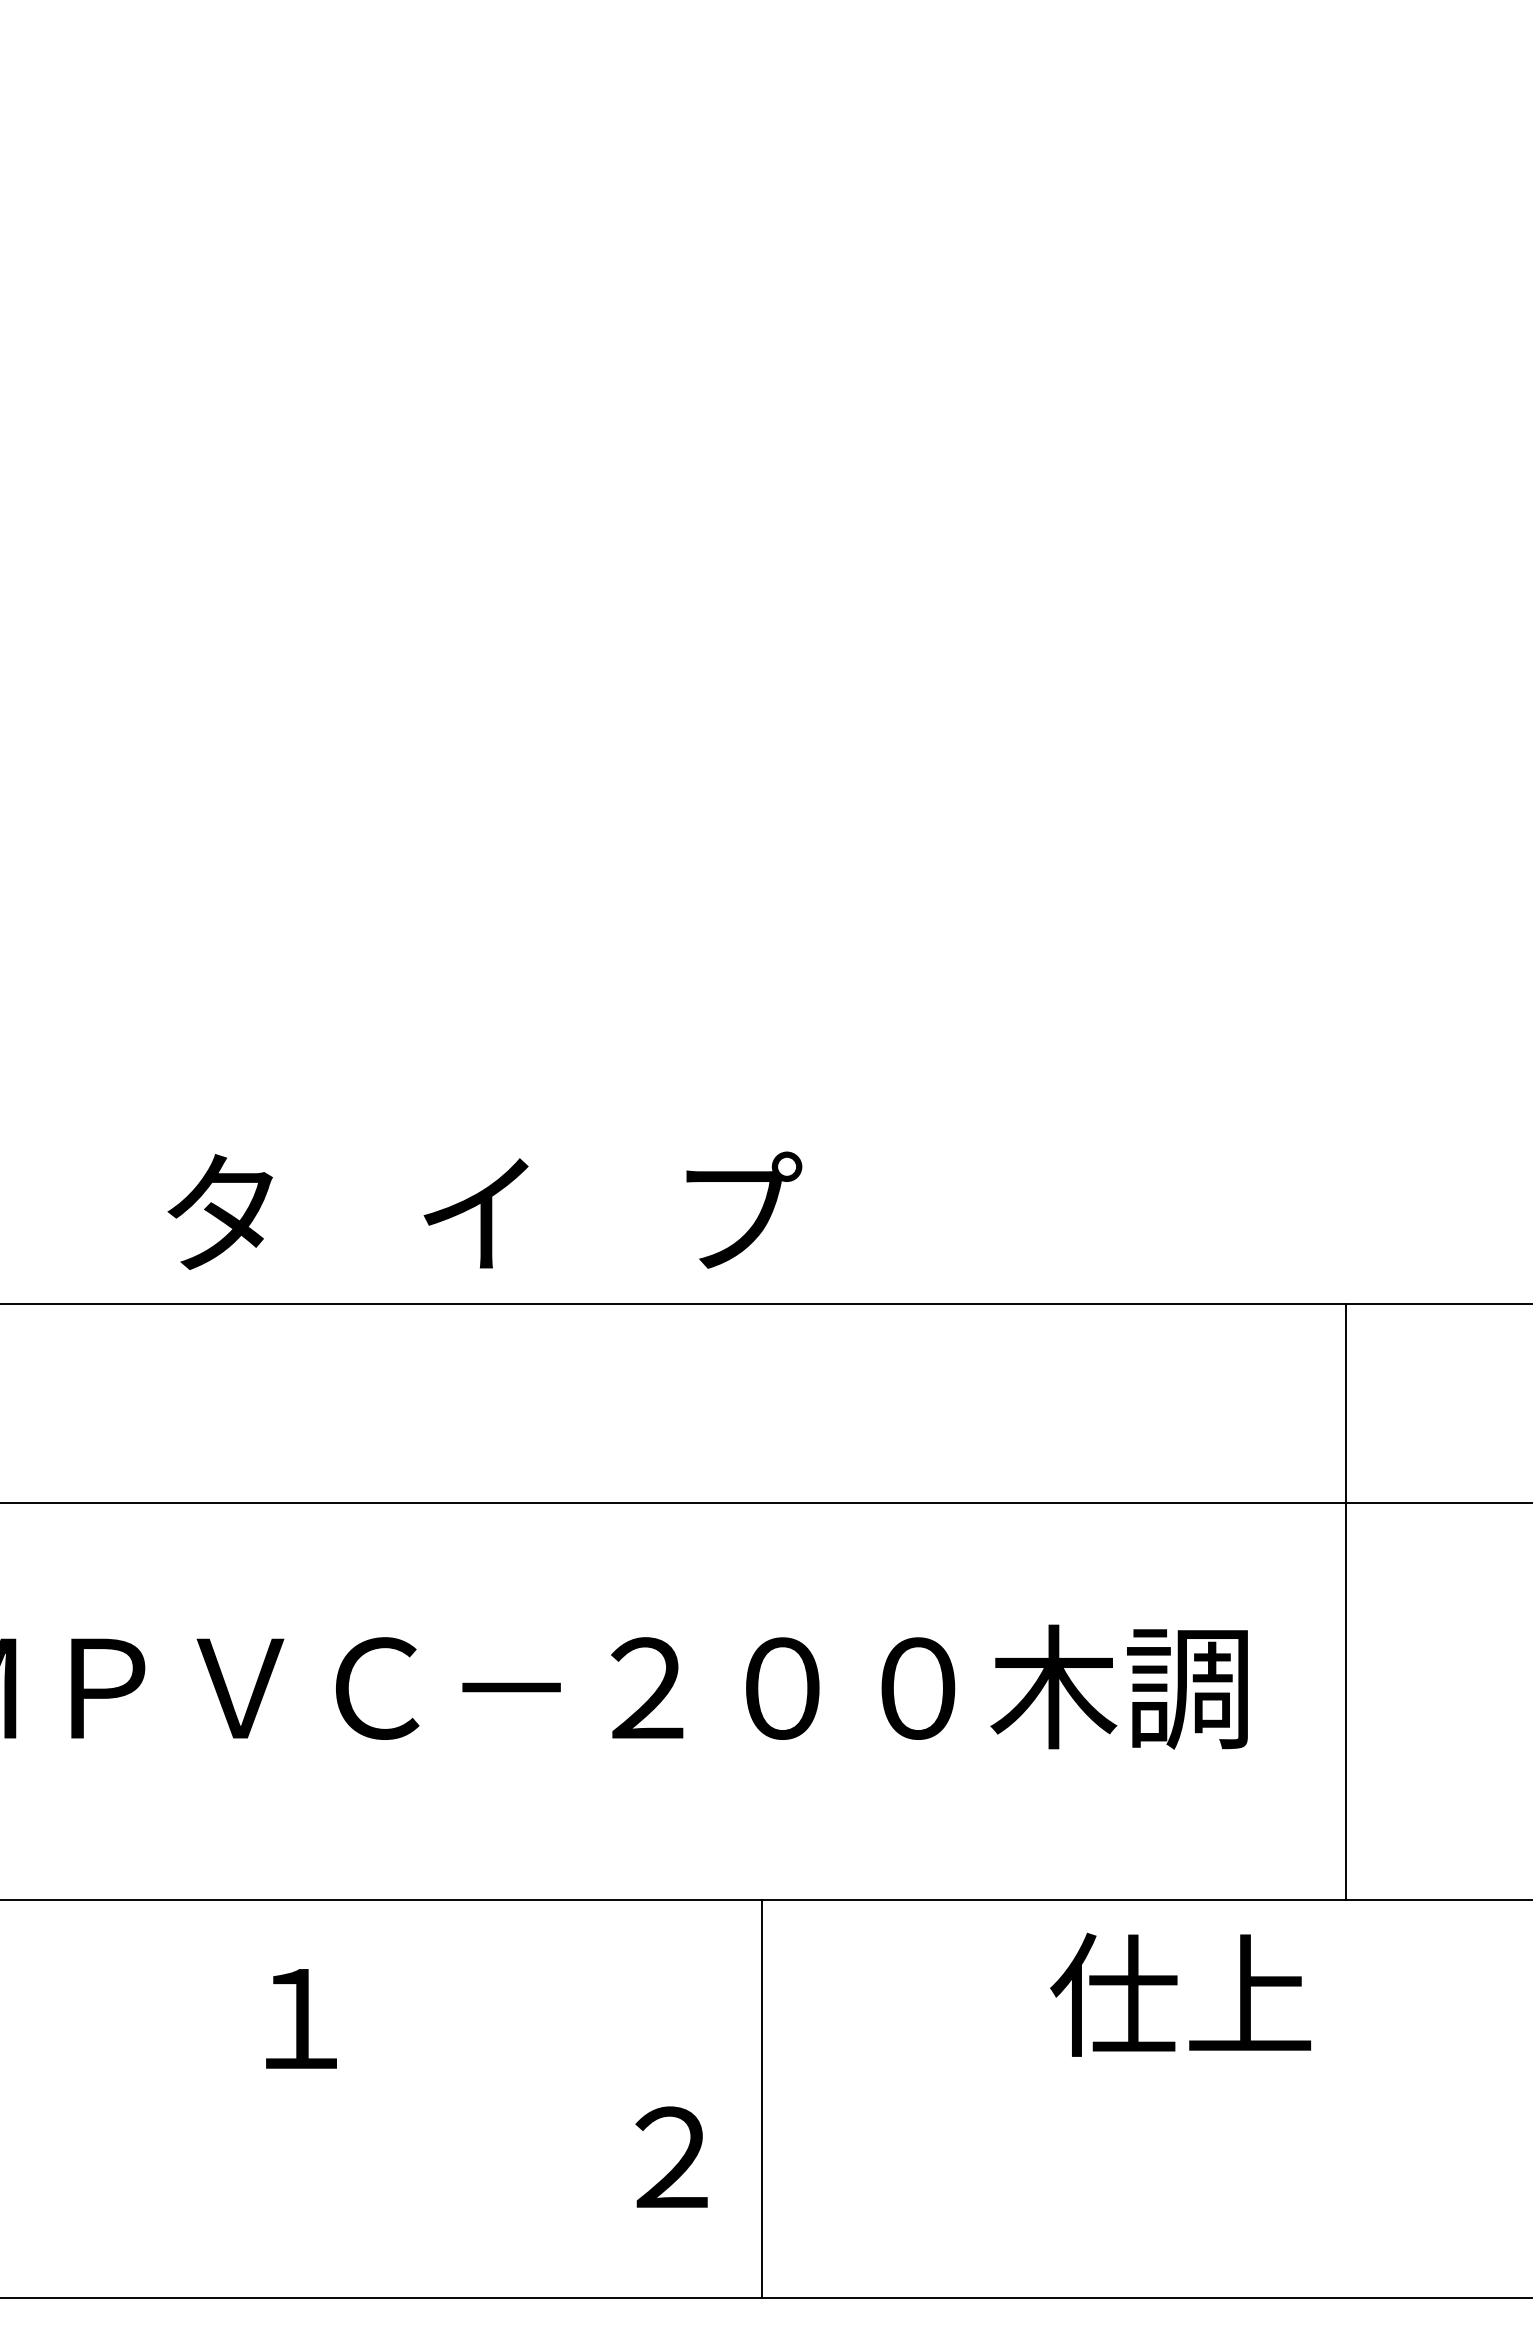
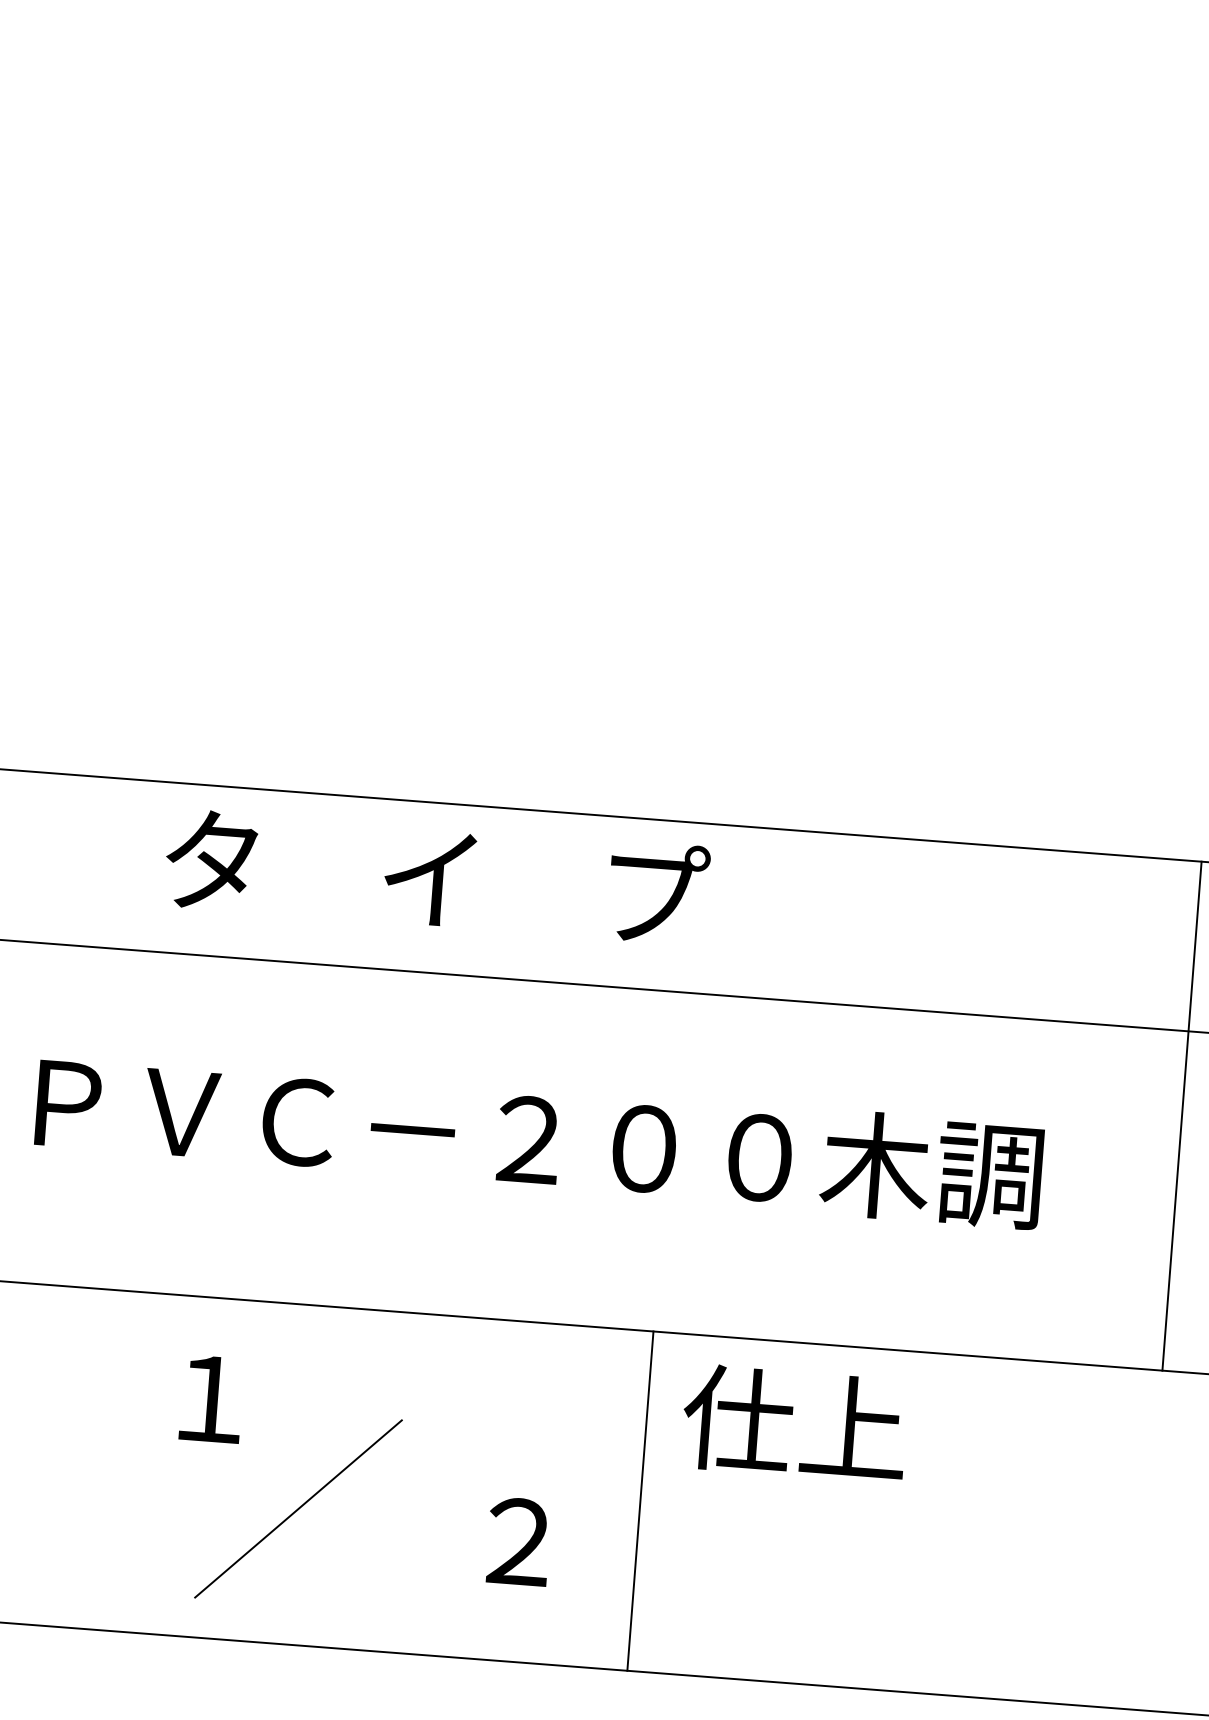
text: (484, 1210) -> (436, 876), moved
line: (1346, 1602) -> (1182, 1116), moved
text: (1180, 1994) -> (794, 1423), moved
line: (761, 2098) -> (640, 1500), moved
line: (411, 2138) -> (297, 1508), added

